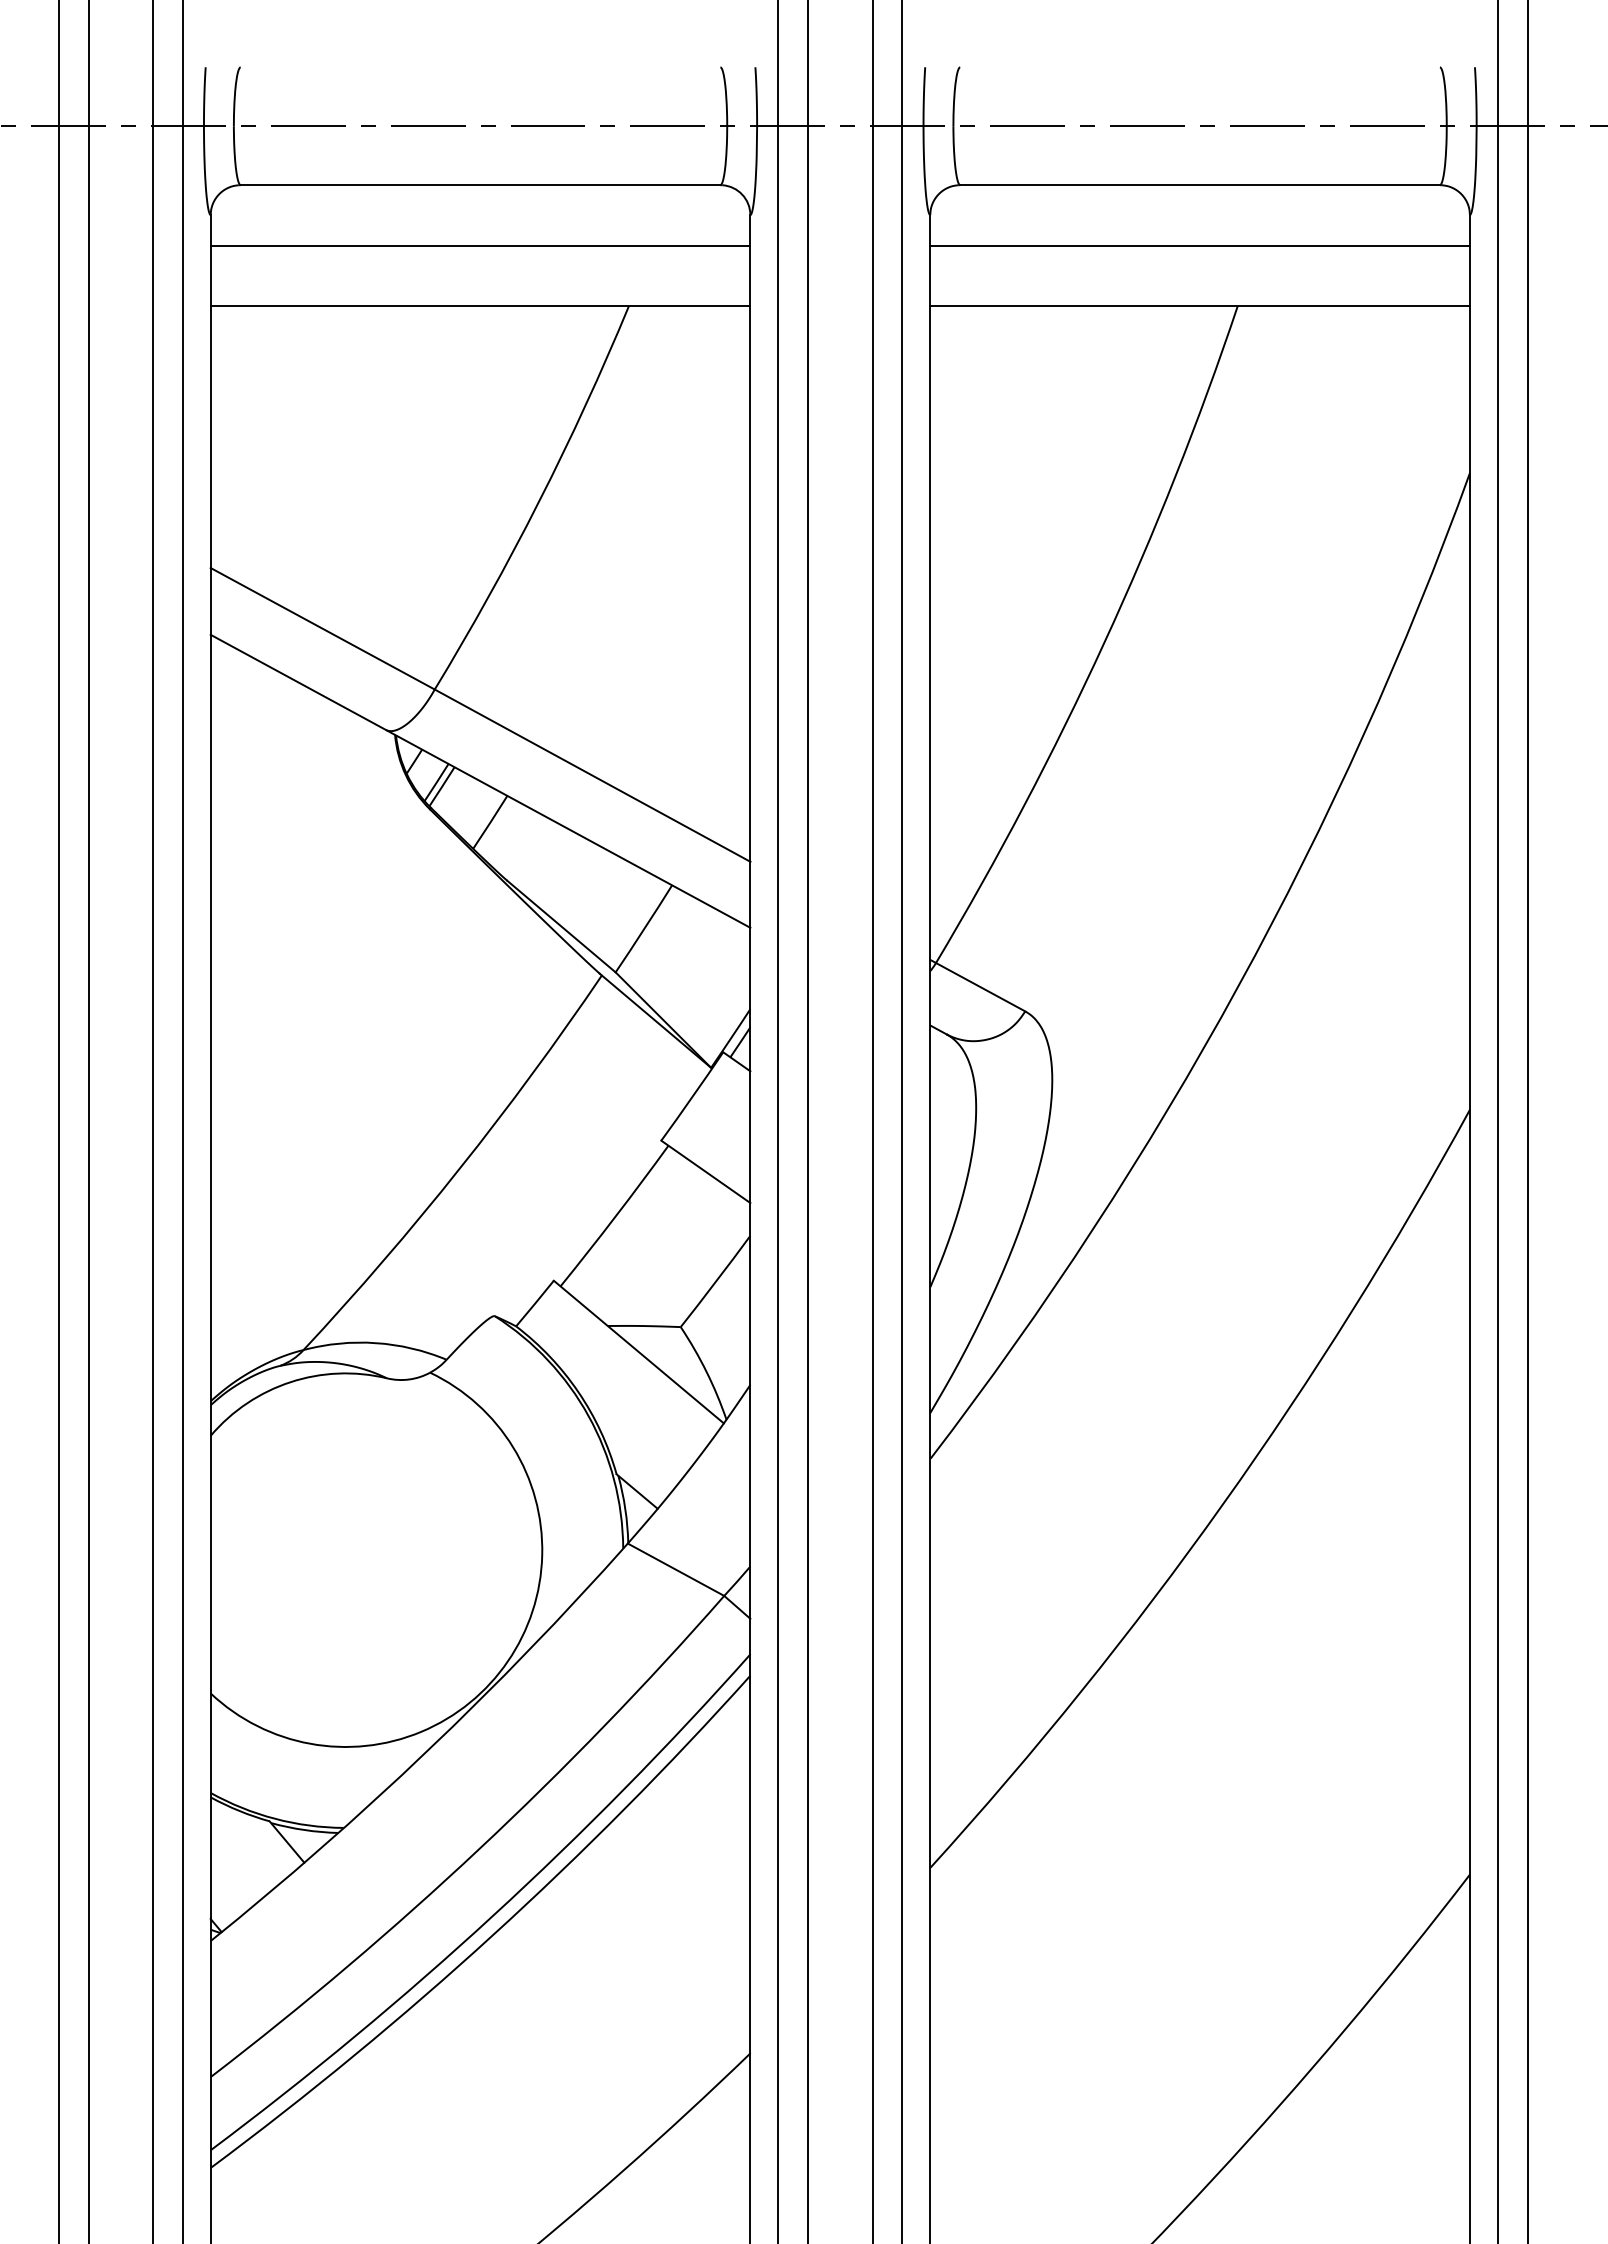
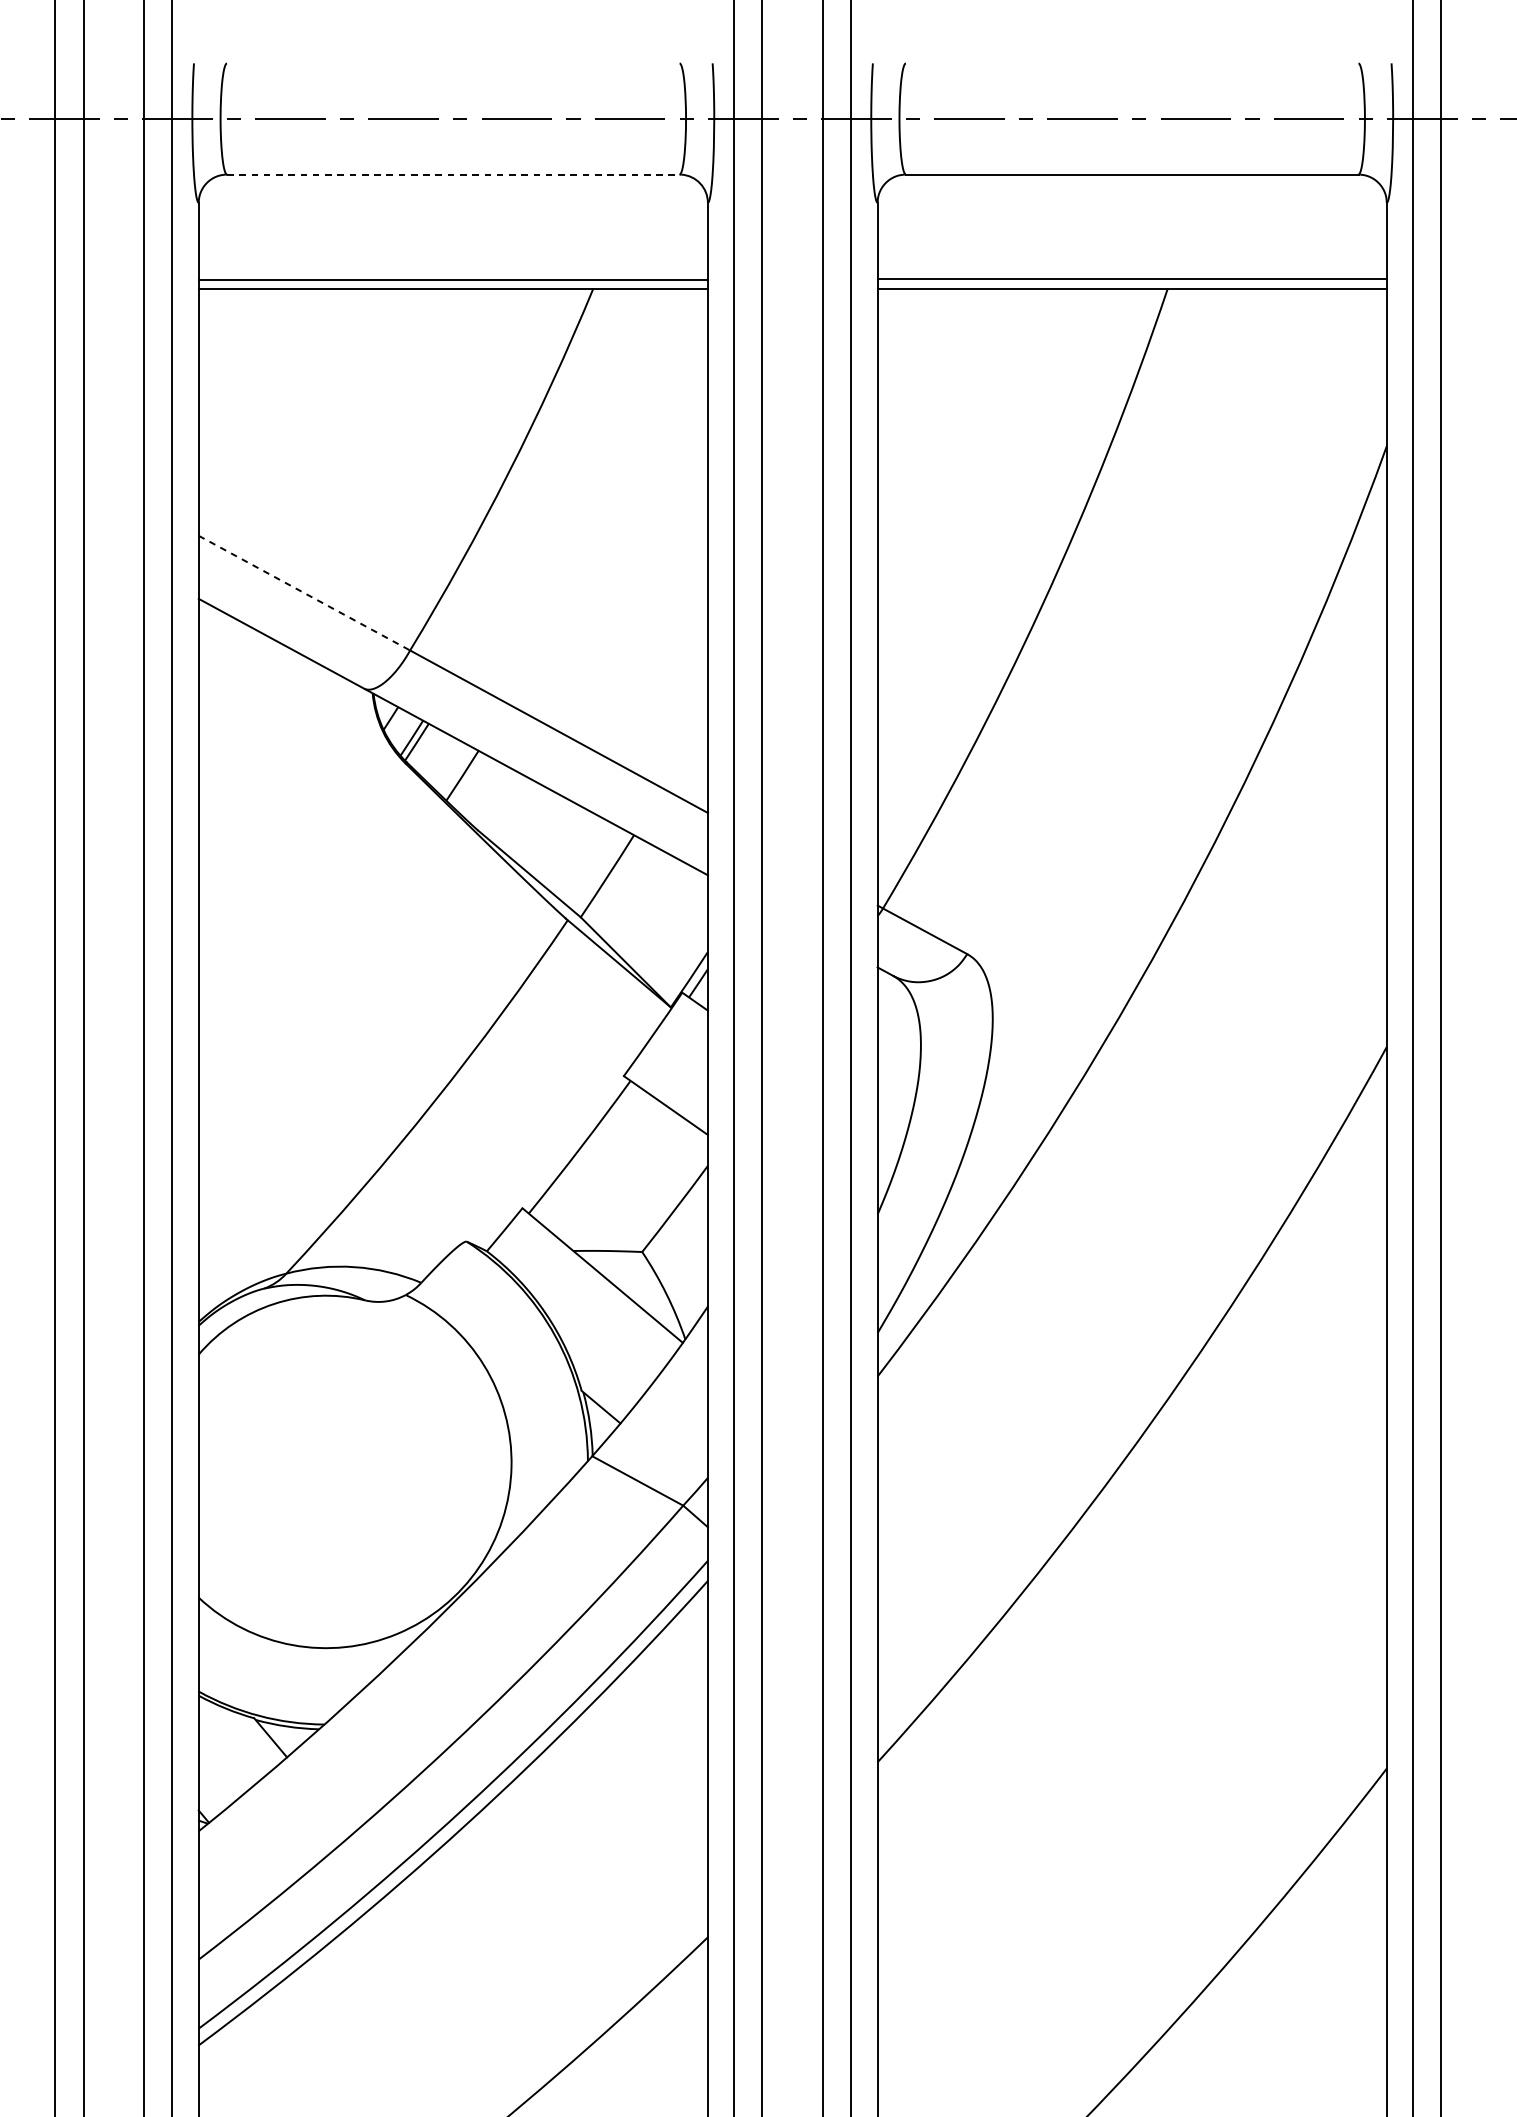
line: (480, 185) -> (453, 174), solid -> dashed
line: (480, 246) -> (453, 280), moved
line: (1199, 246) -> (1131, 279), moved
line: (323, 629) -> (305, 593), solid -> dashed

